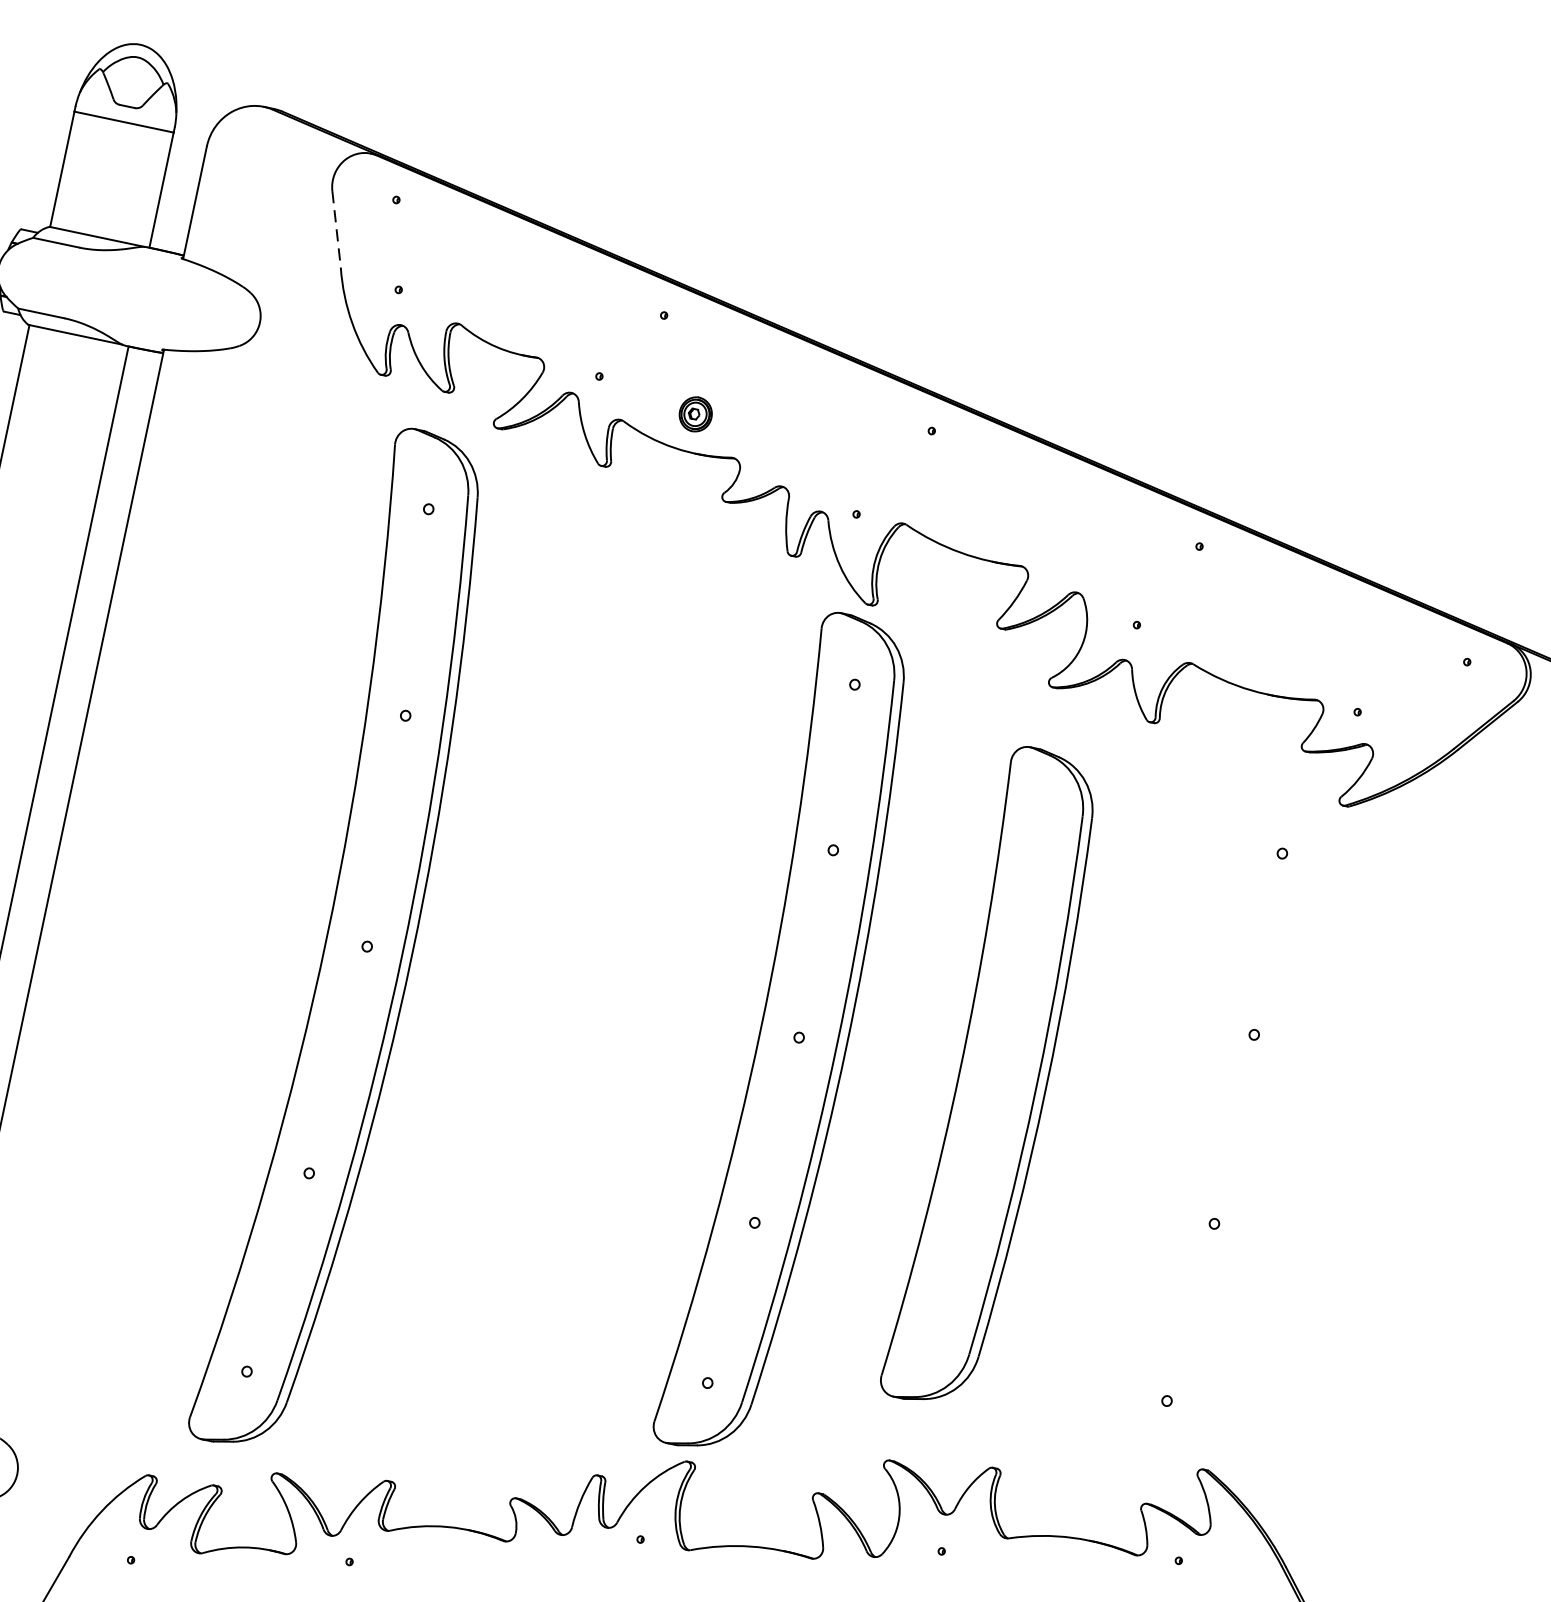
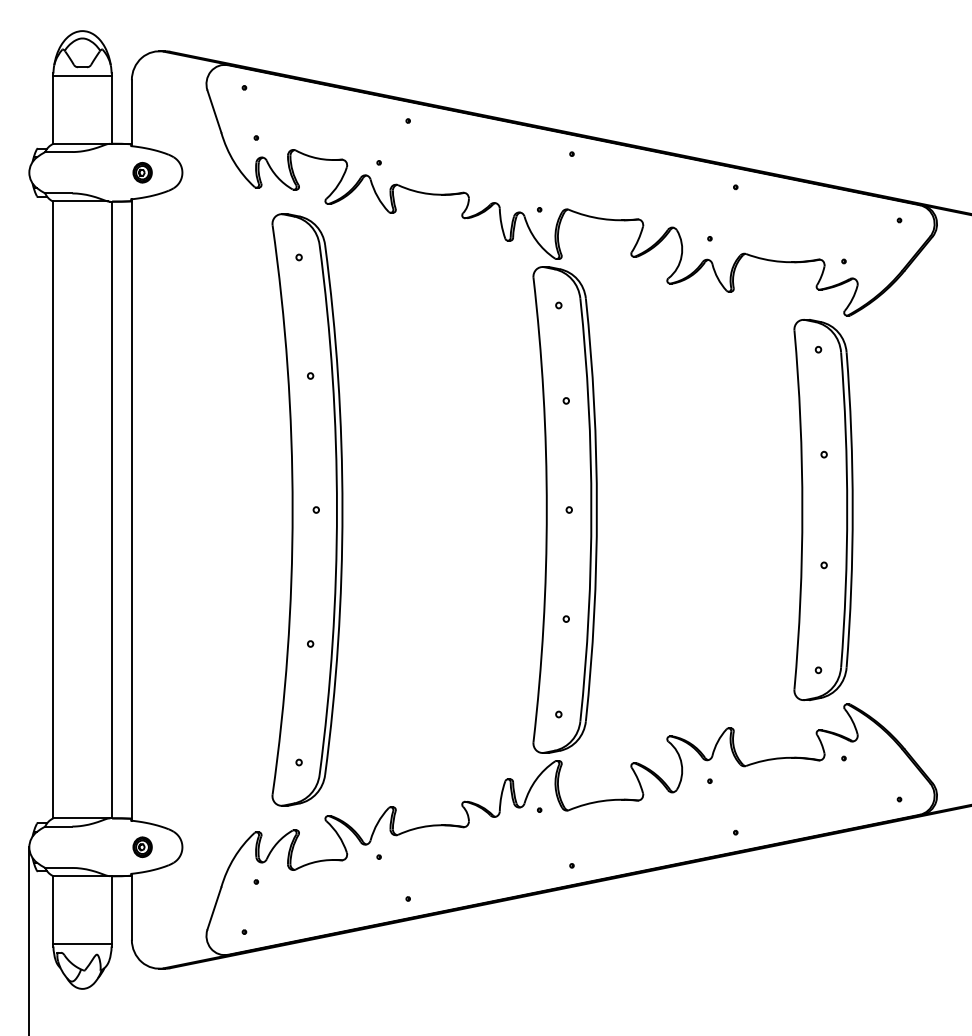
line: (336, 229) -> (214, 111), dashed -> solid
part: (695, 413) -> (142, 172), moved
part: (995, 1079) -> (823, 510), moved

